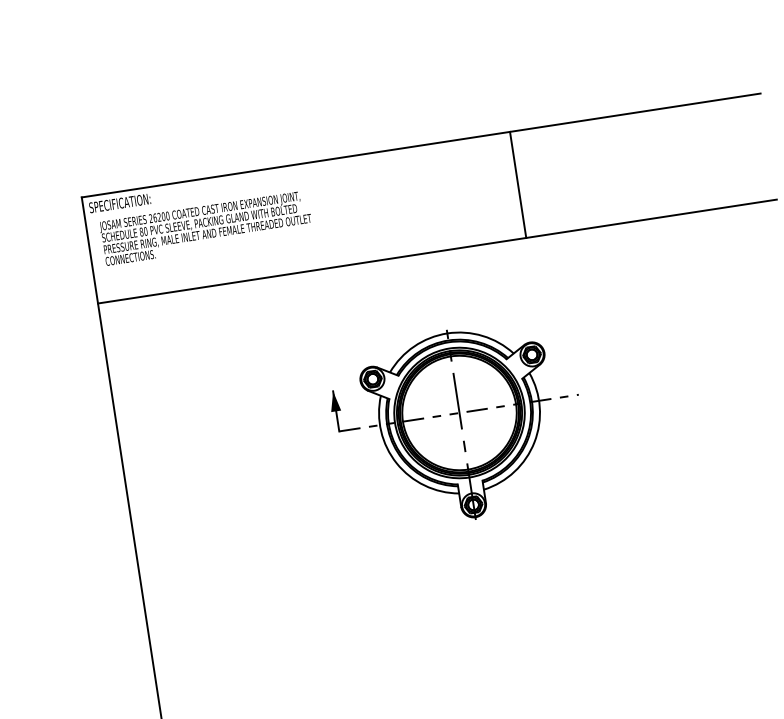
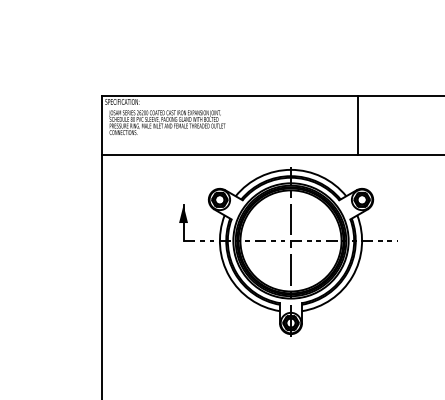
line: (518, 183) -> (358, 124), moved
part: (458, 423) -> (288, 250), size x1.6

